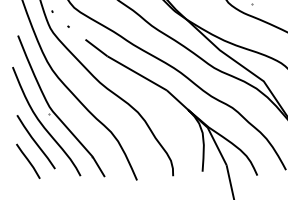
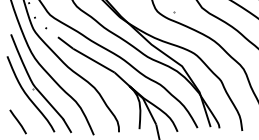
line: (35, 142) -> (23, 108), removed

